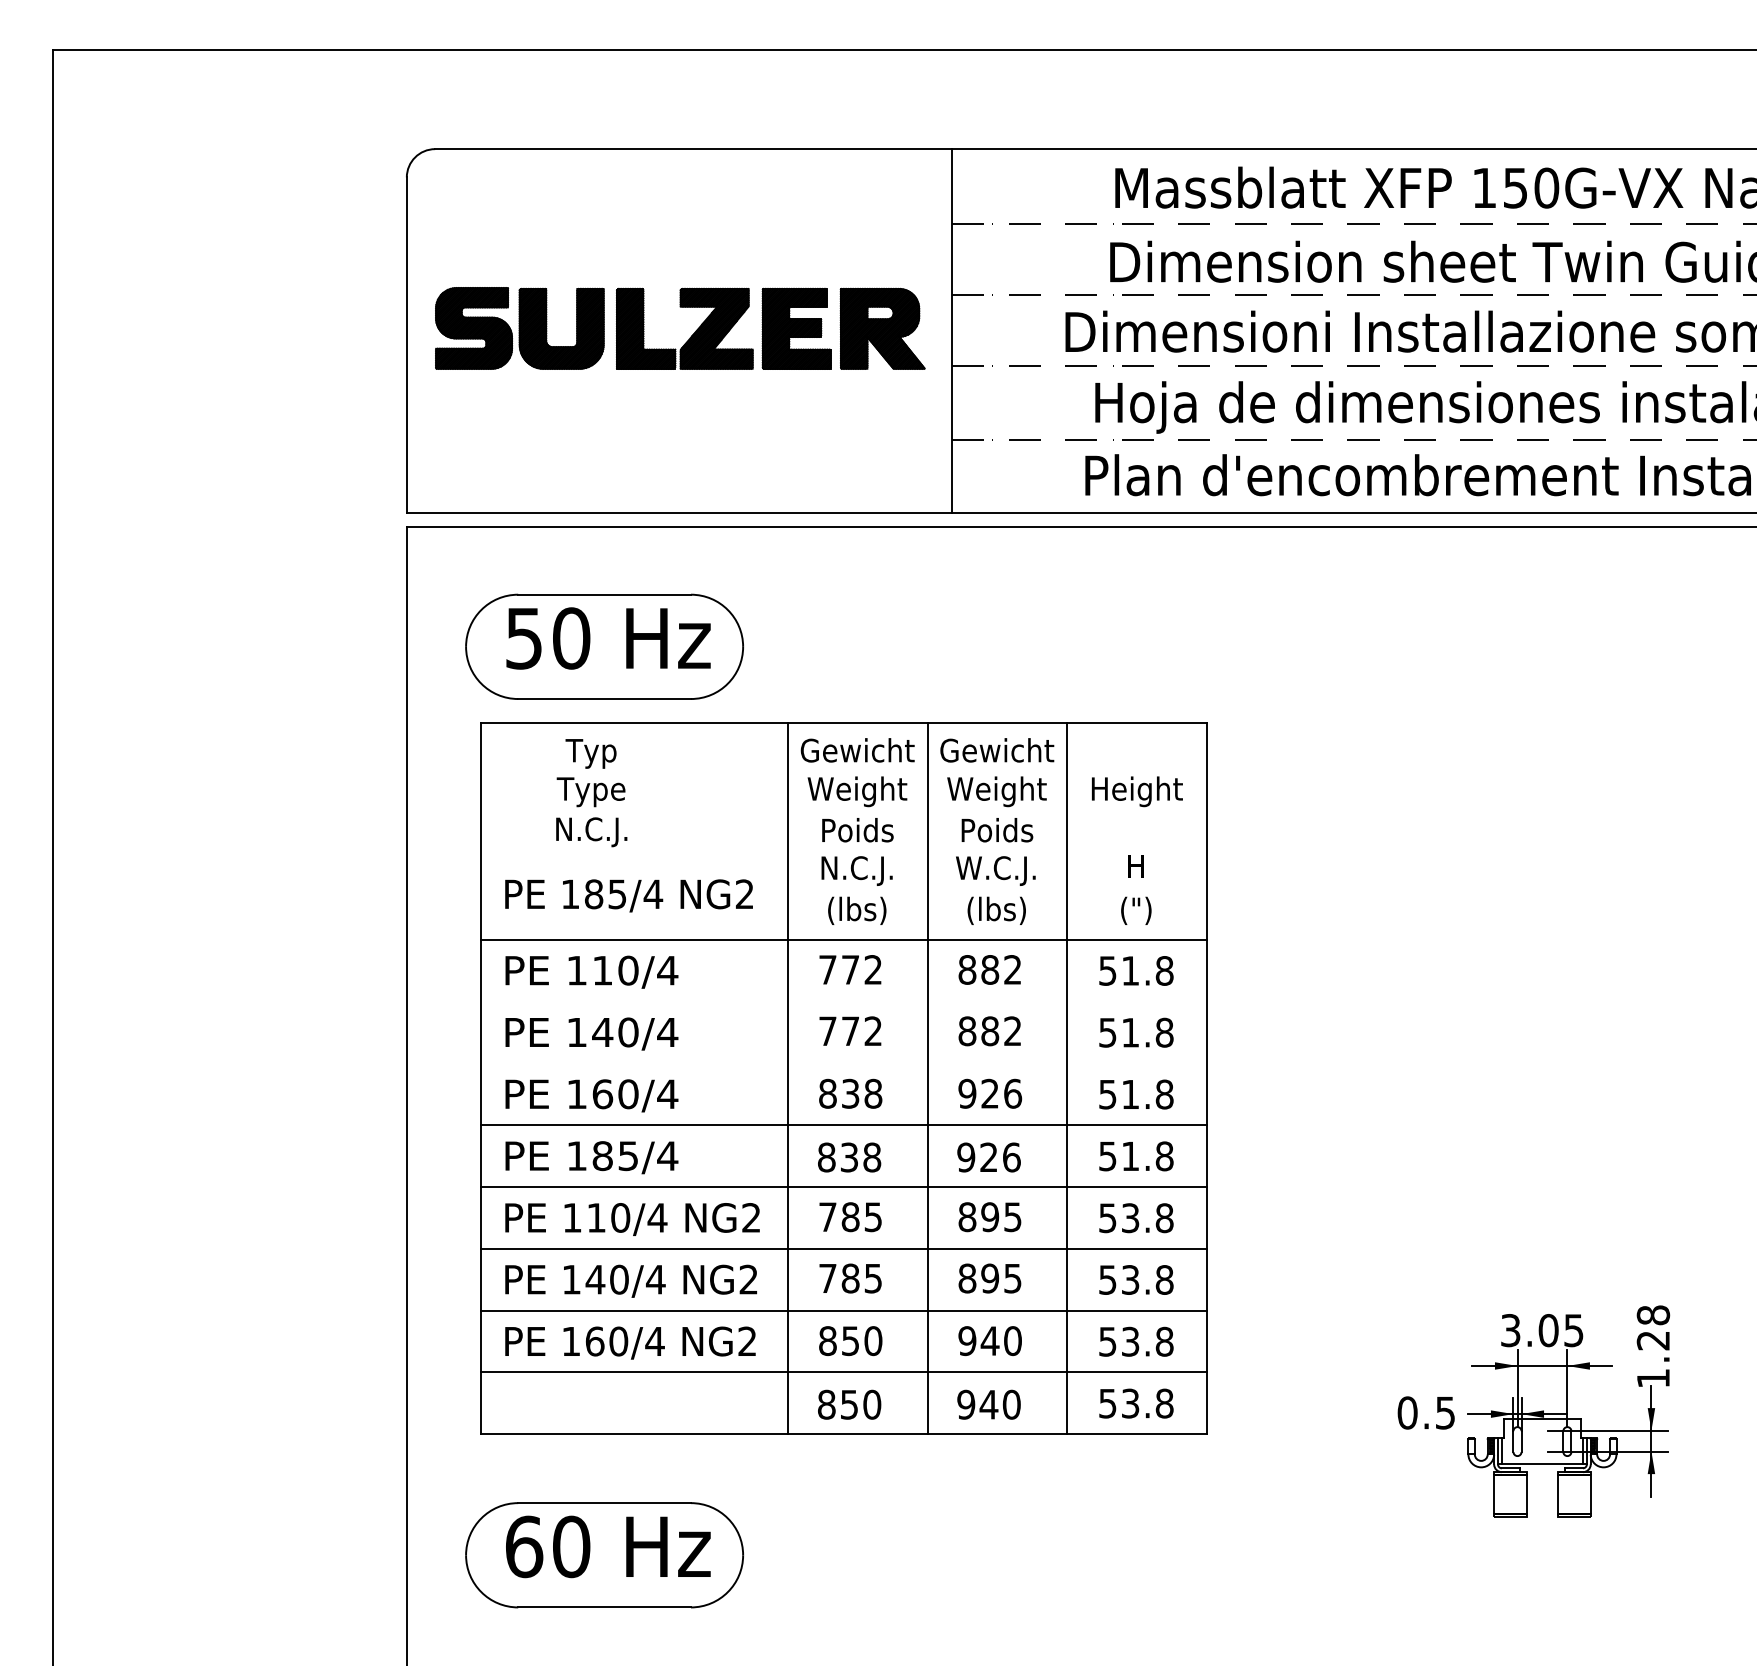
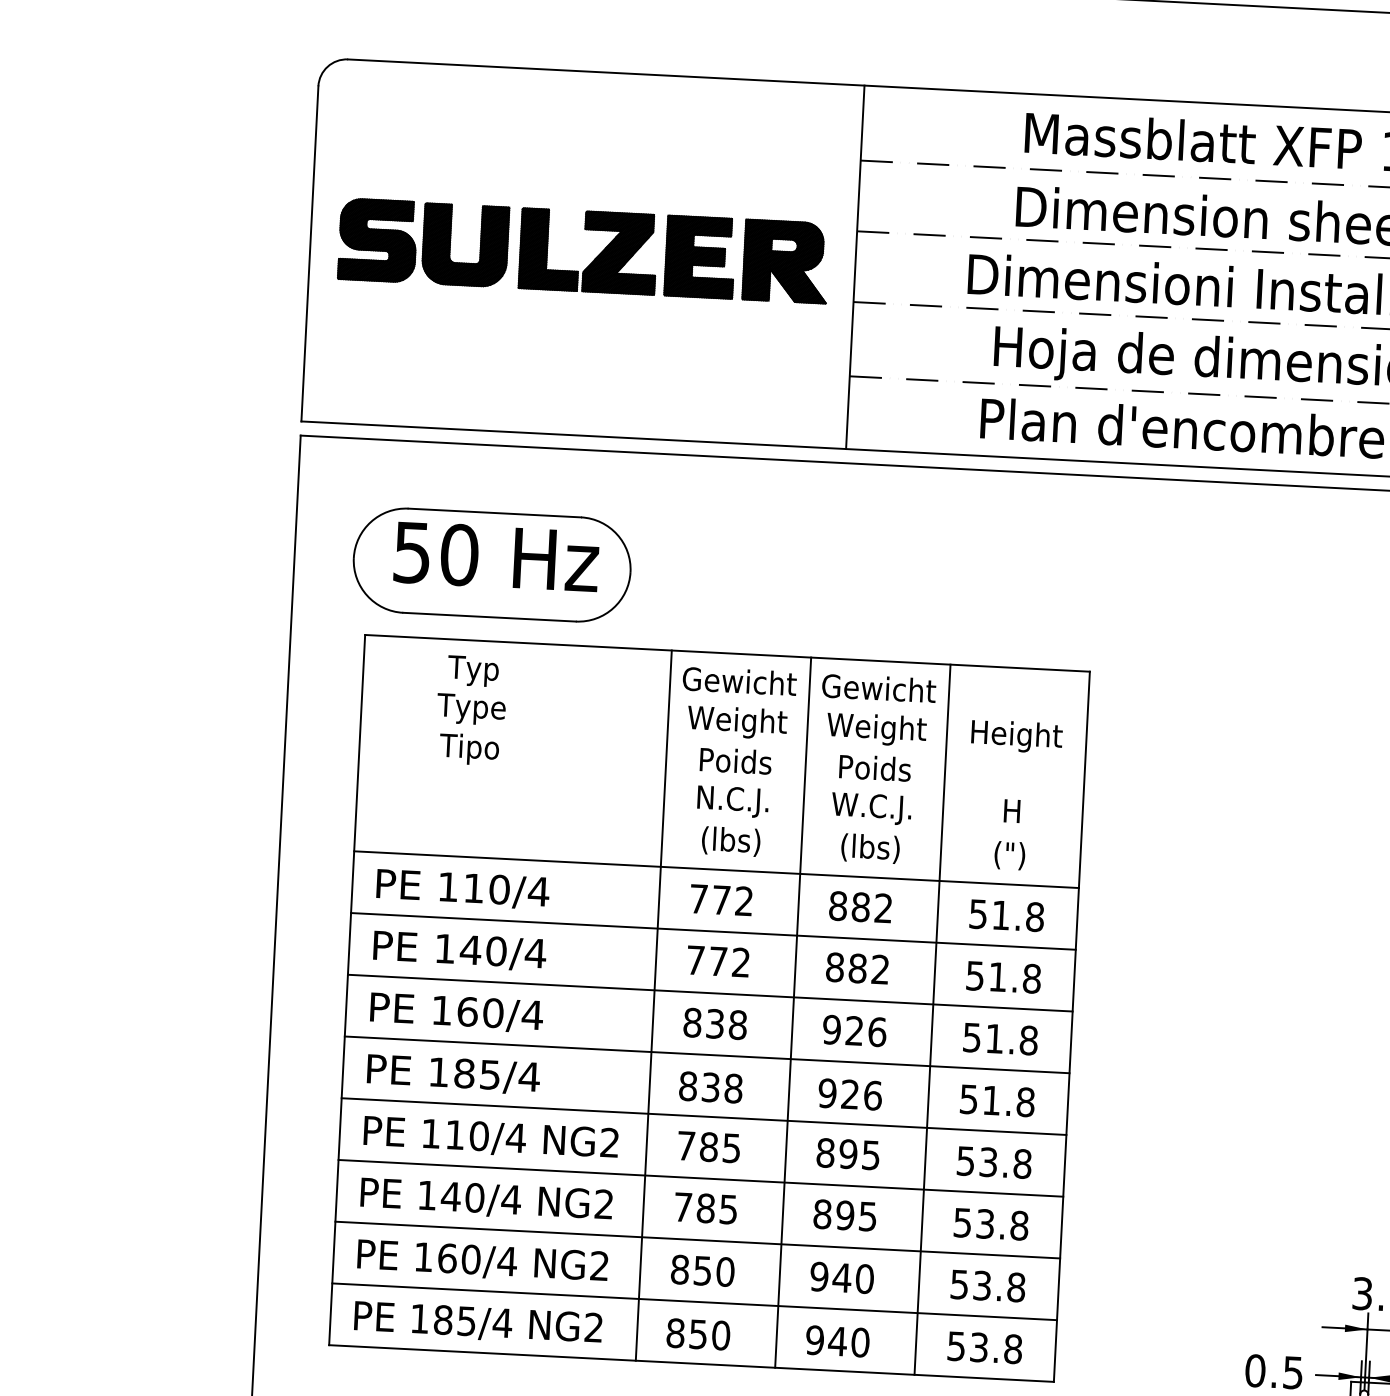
text: (591, 831) -> (469, 748), N.C.J. -> Tipo
text: (628, 895) -> (477, 1322), moved
line: (843, 1001) -> (712, 931), added
line: (843, 1063) -> (709, 993), added

